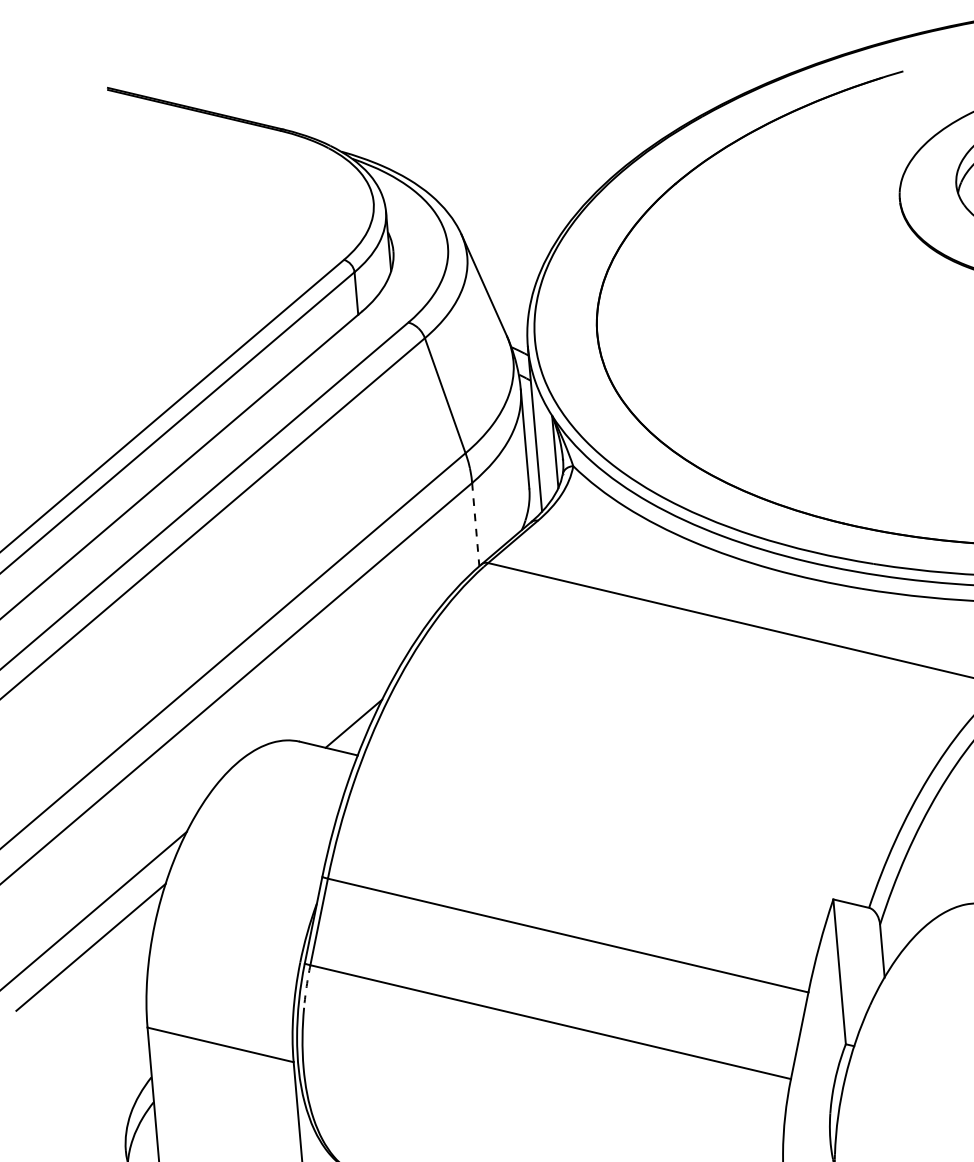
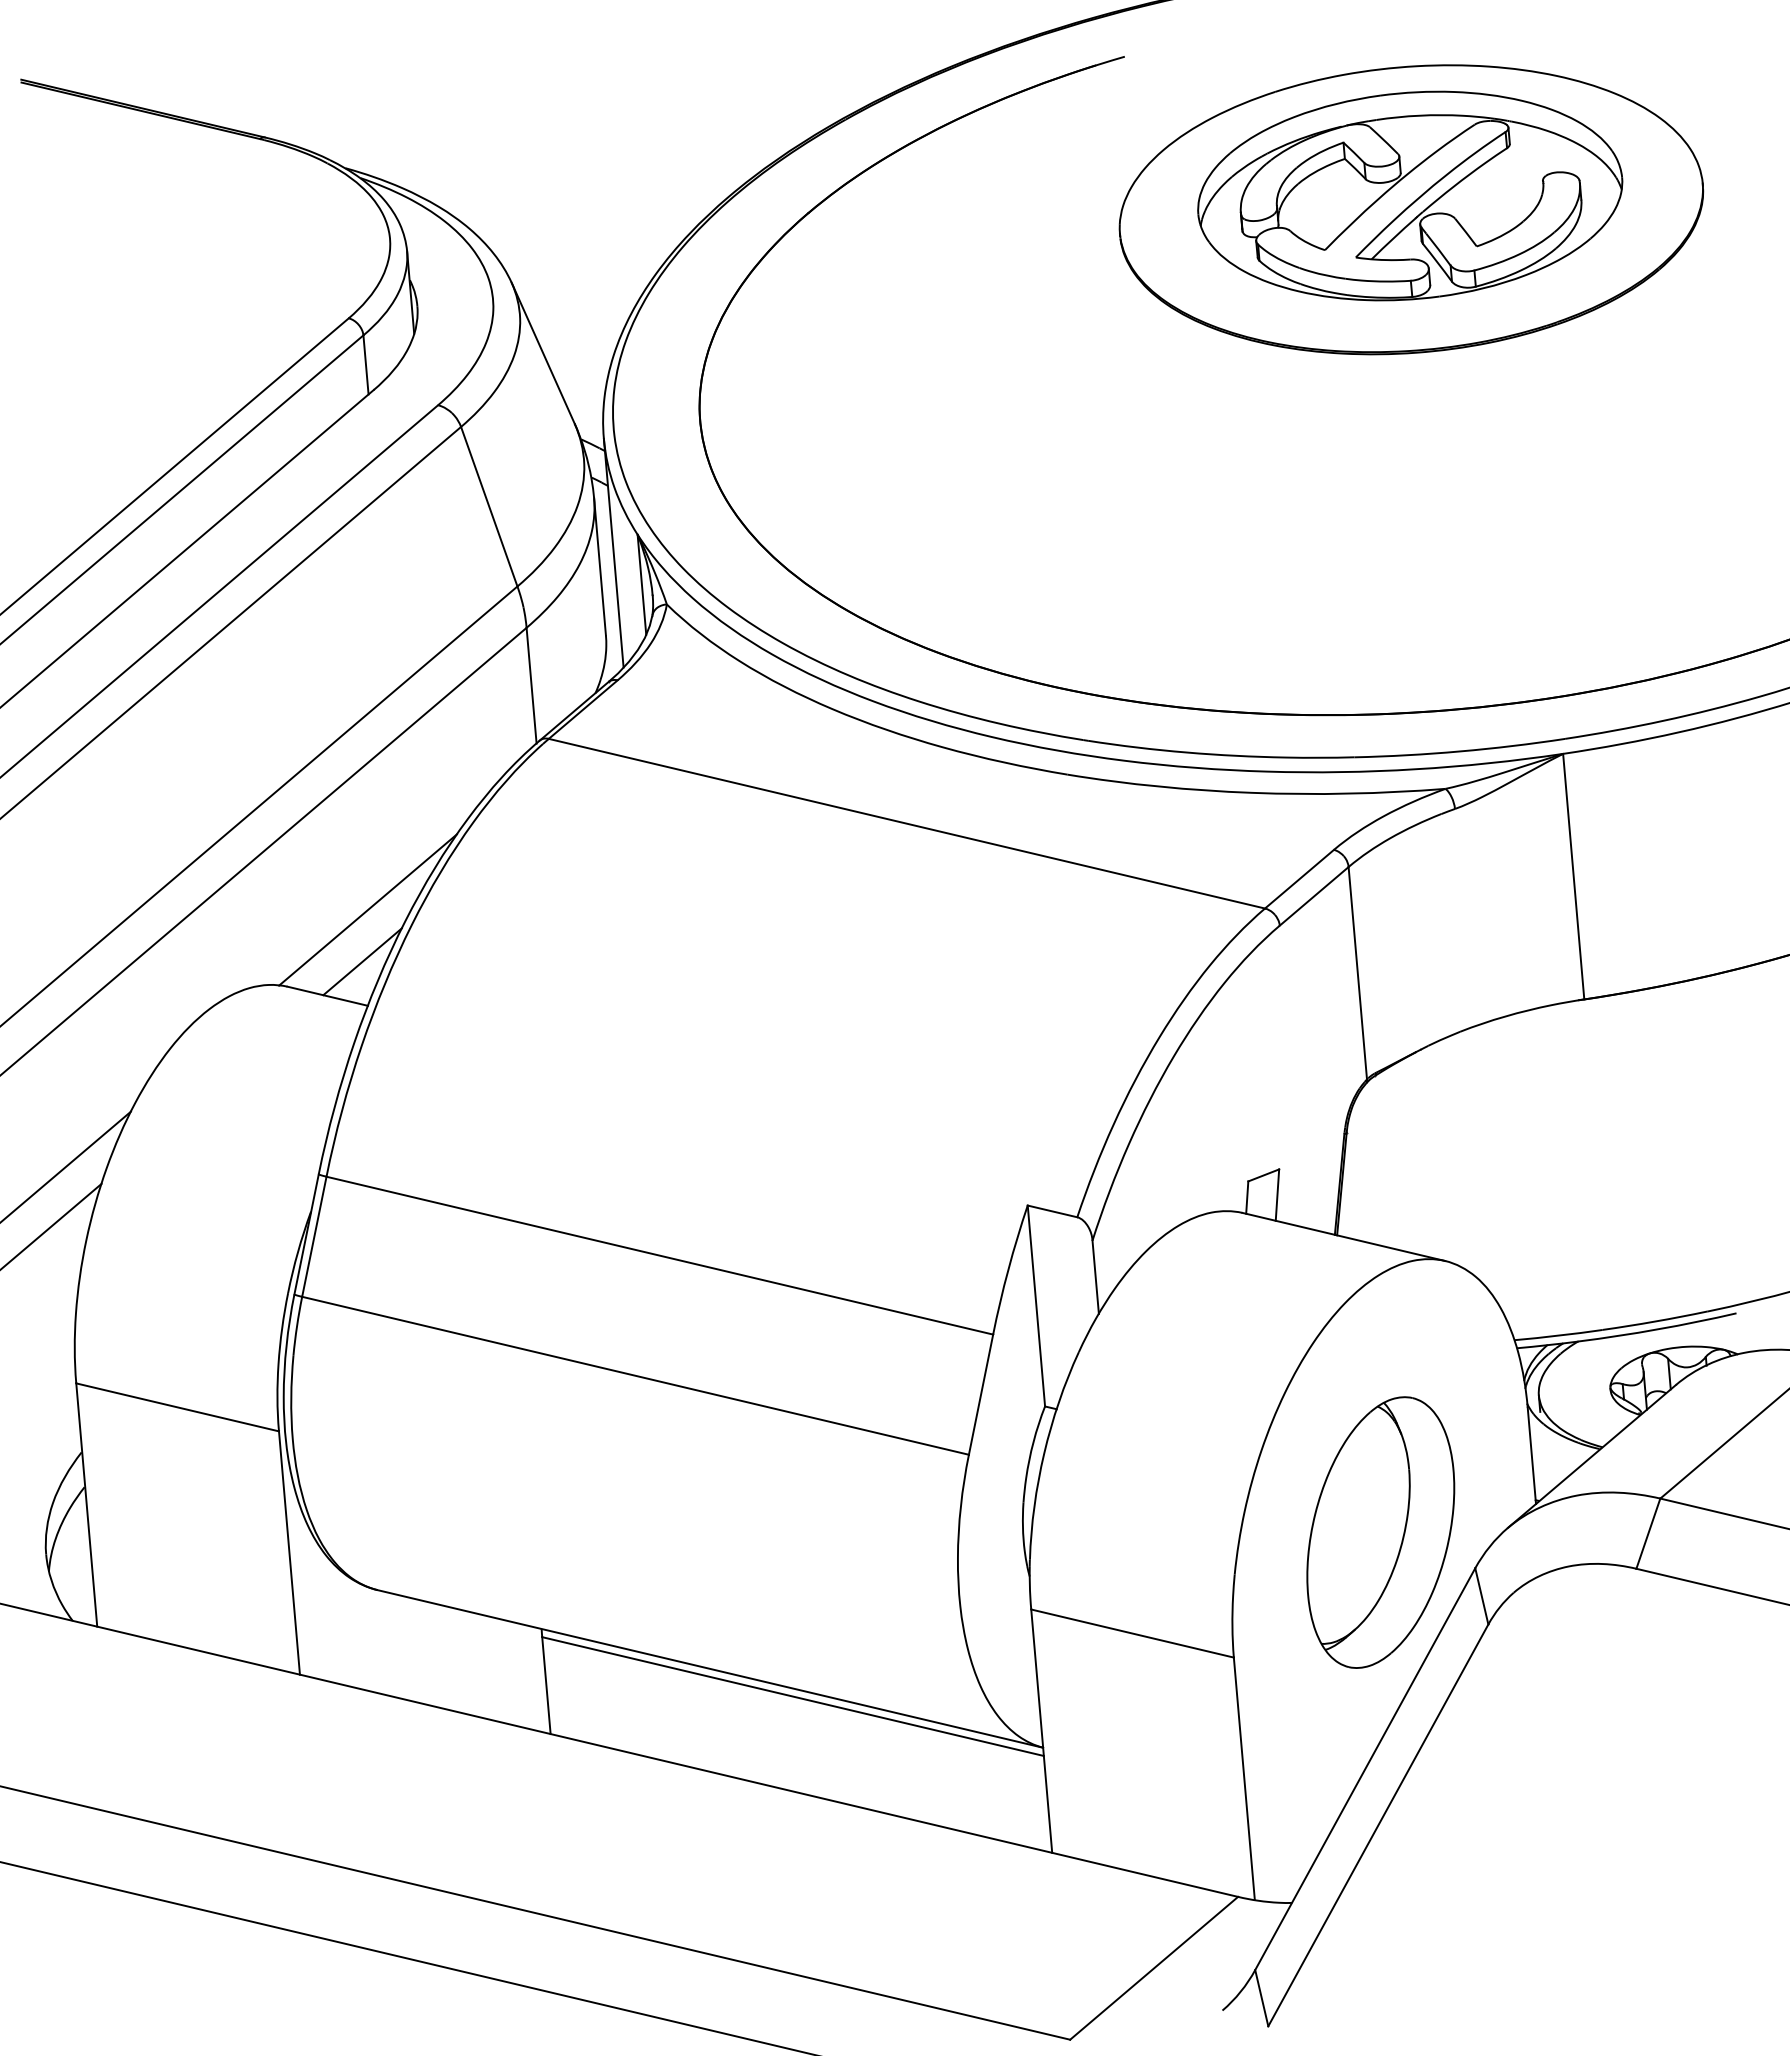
line: (475, 525) -> (531, 686), dashed -> solid
line: (357, 686) -> (367, 909), added
arc: (307, 986) -> (297, 1326), dashed -> solid

